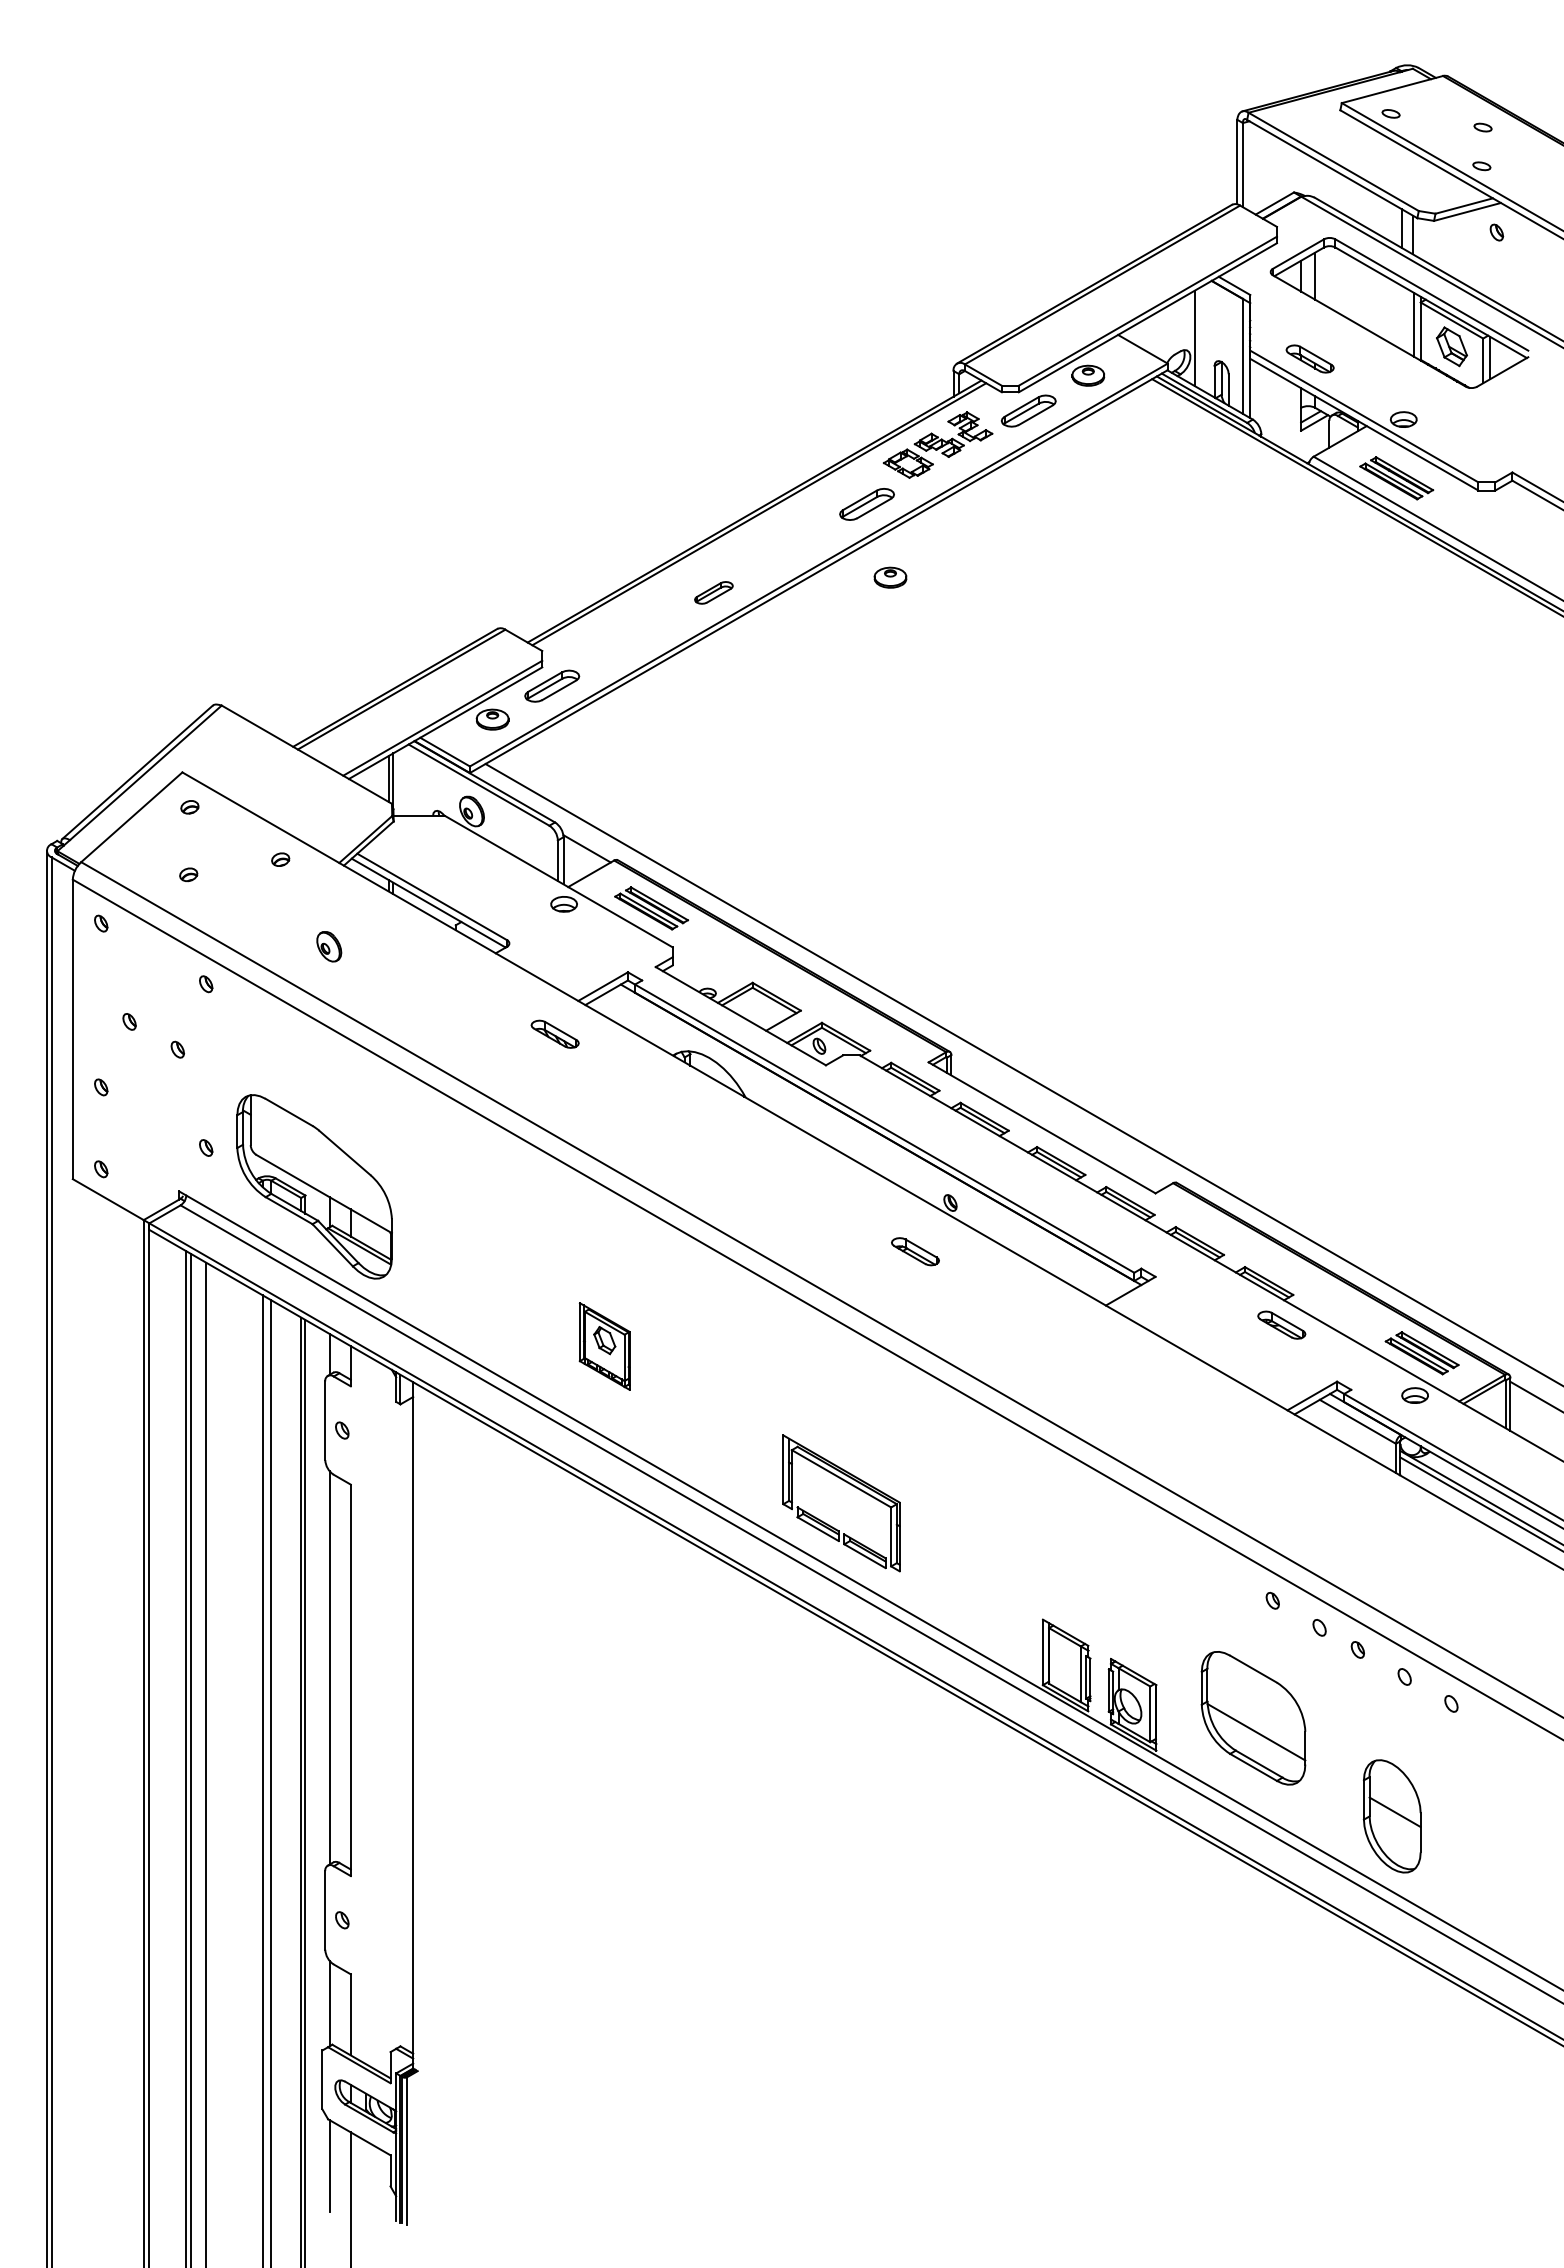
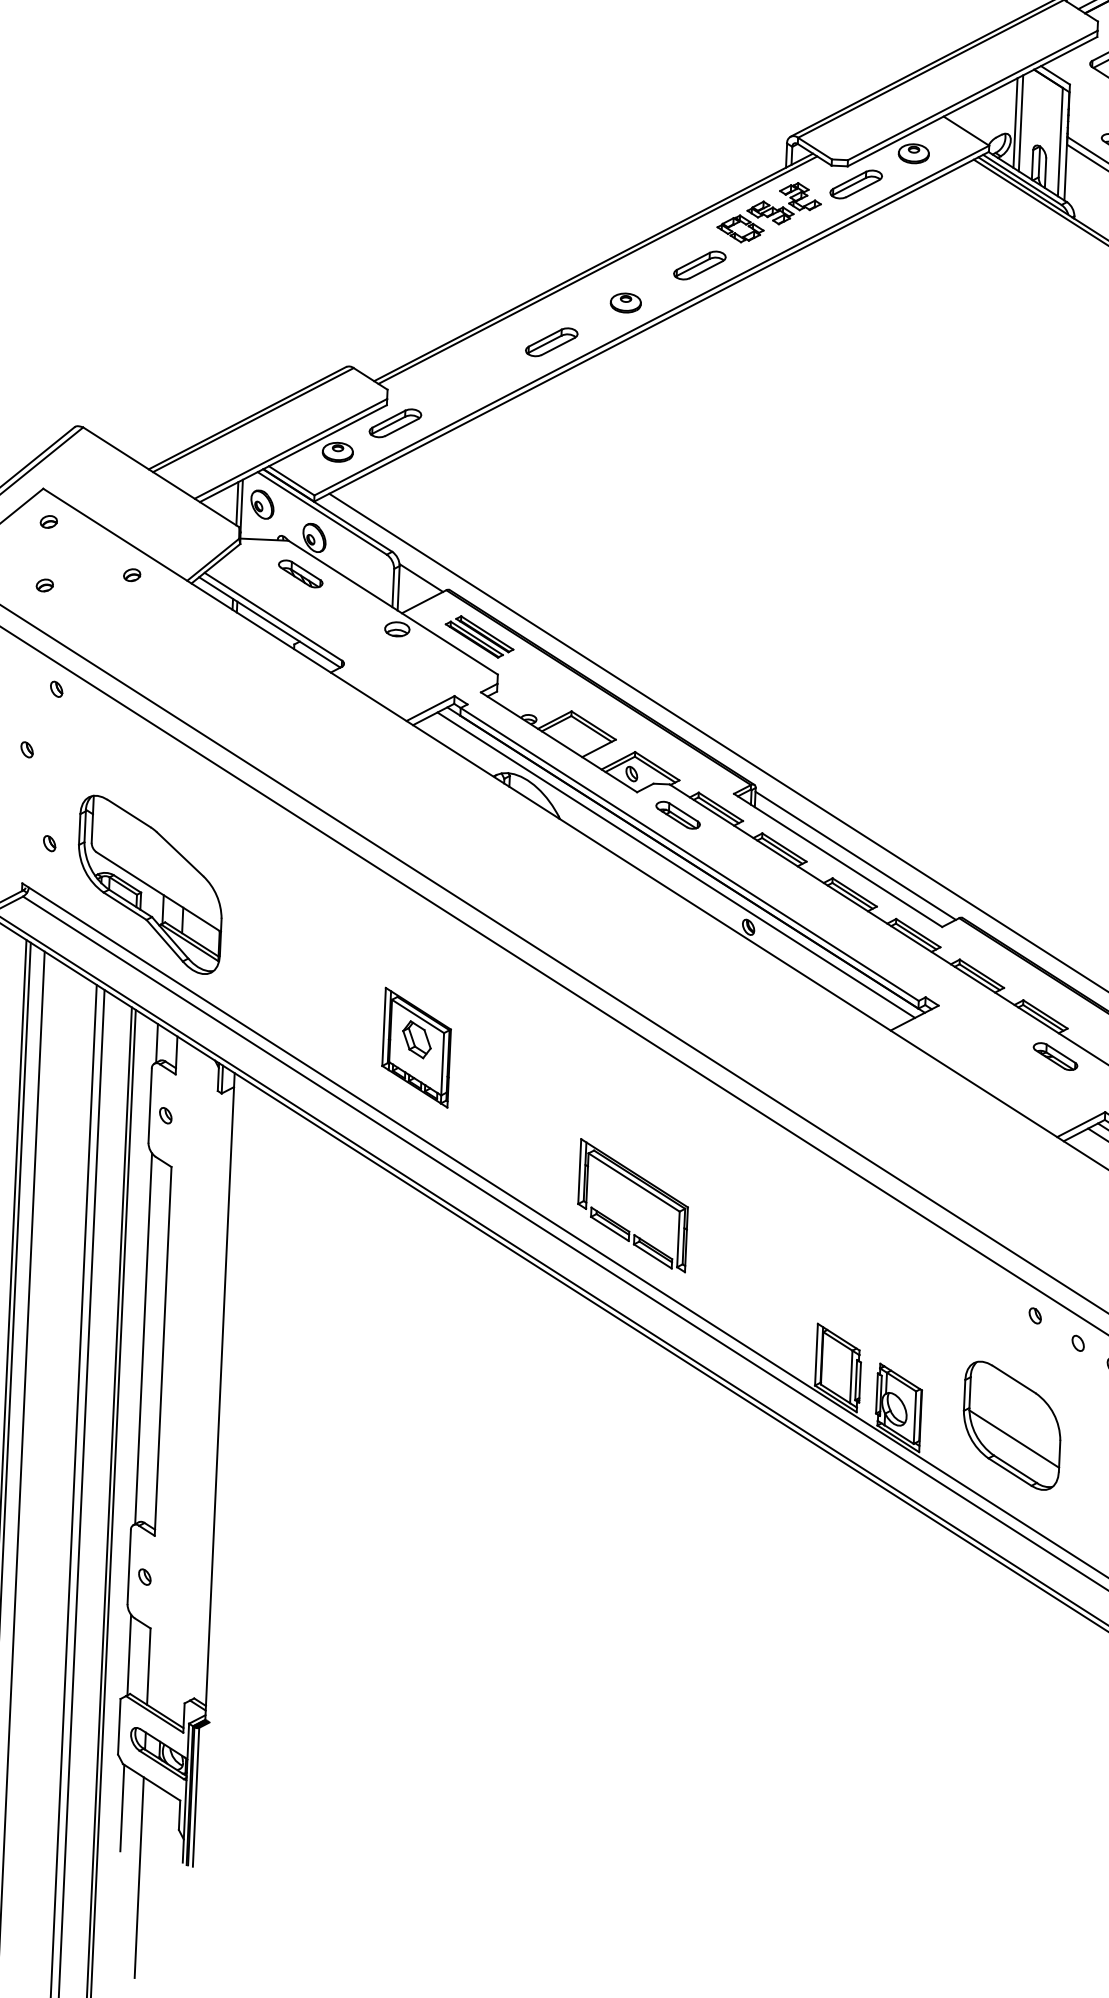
line: (1200, 338) -> (1021, 123), added
part: (890, 577) -> (625, 302), moved
part: (713, 592) -> (551, 341), size x1.43
part: (329, 946) -> (262, 504), moved
part: (554, 1033) -> (300, 573), moved
line: (1060, 1122) -> (855, 856), added
line: (870, 1140) -> (675, 865), added
part: (915, 1251) -> (678, 815), moved
part: (604, 1346) -> (416, 1047), size x1.43

